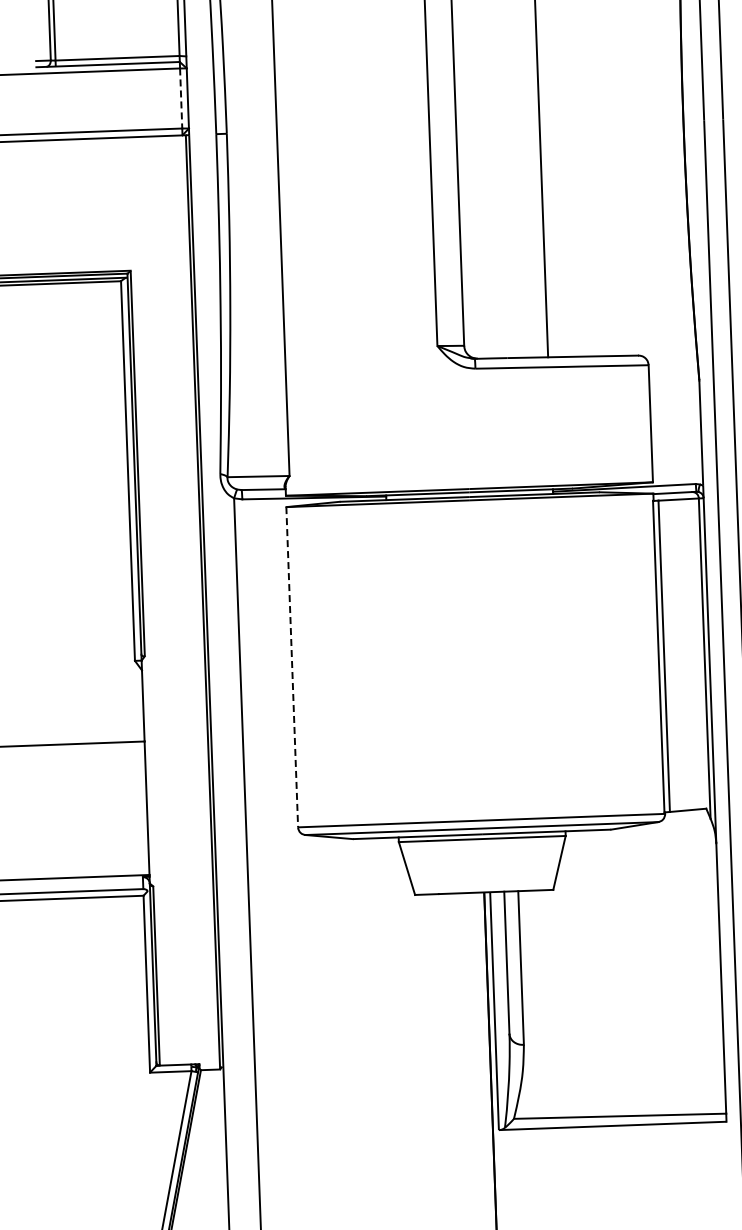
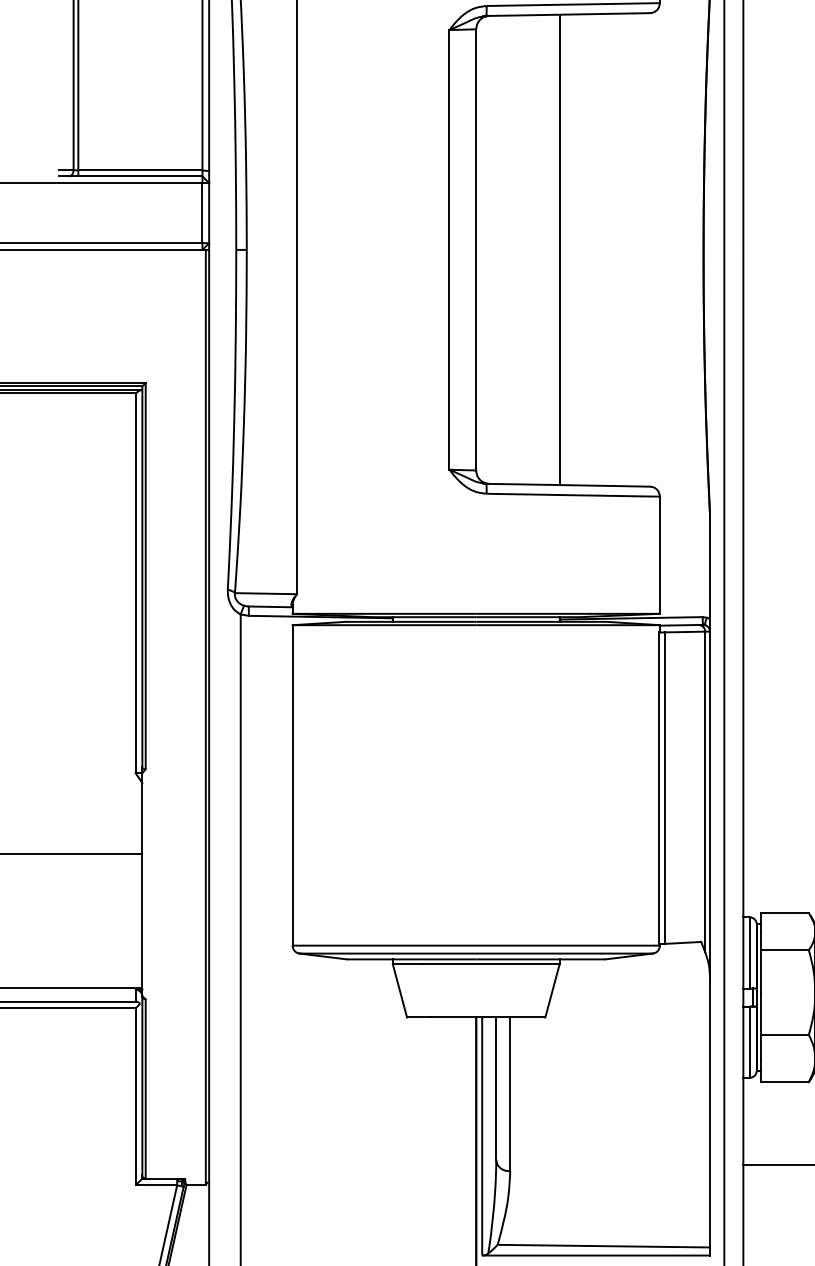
line: (181, 99) -> (202, 213), dashed -> solid
line: (292, 667) -> (292, 785), dashed -> solid

